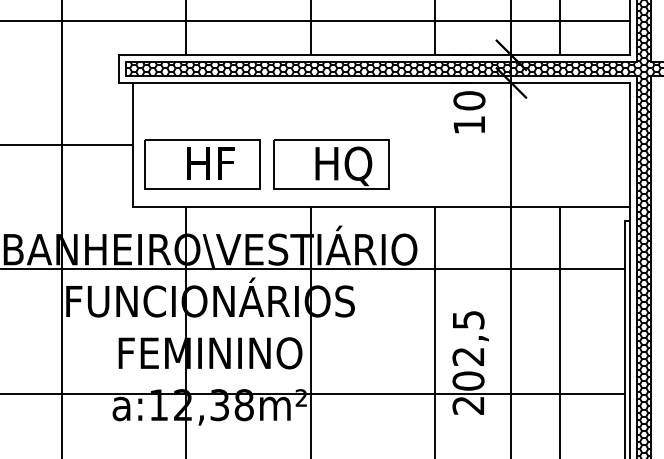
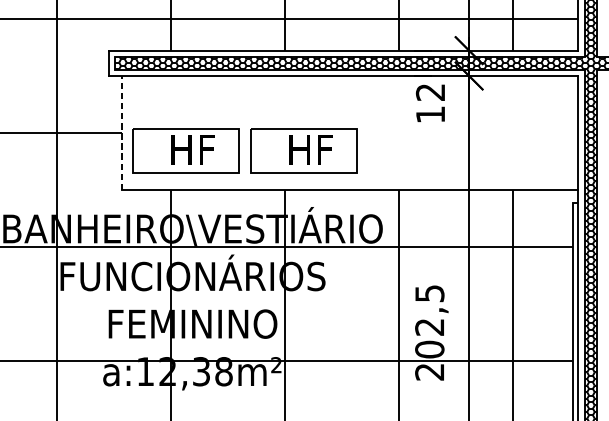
text: (469, 100) -> (430, 92), 10 -> 12
line: (132, 144) -> (121, 132), solid -> dashed
text: (343, 166) -> (315, 152), HQ -> HF

